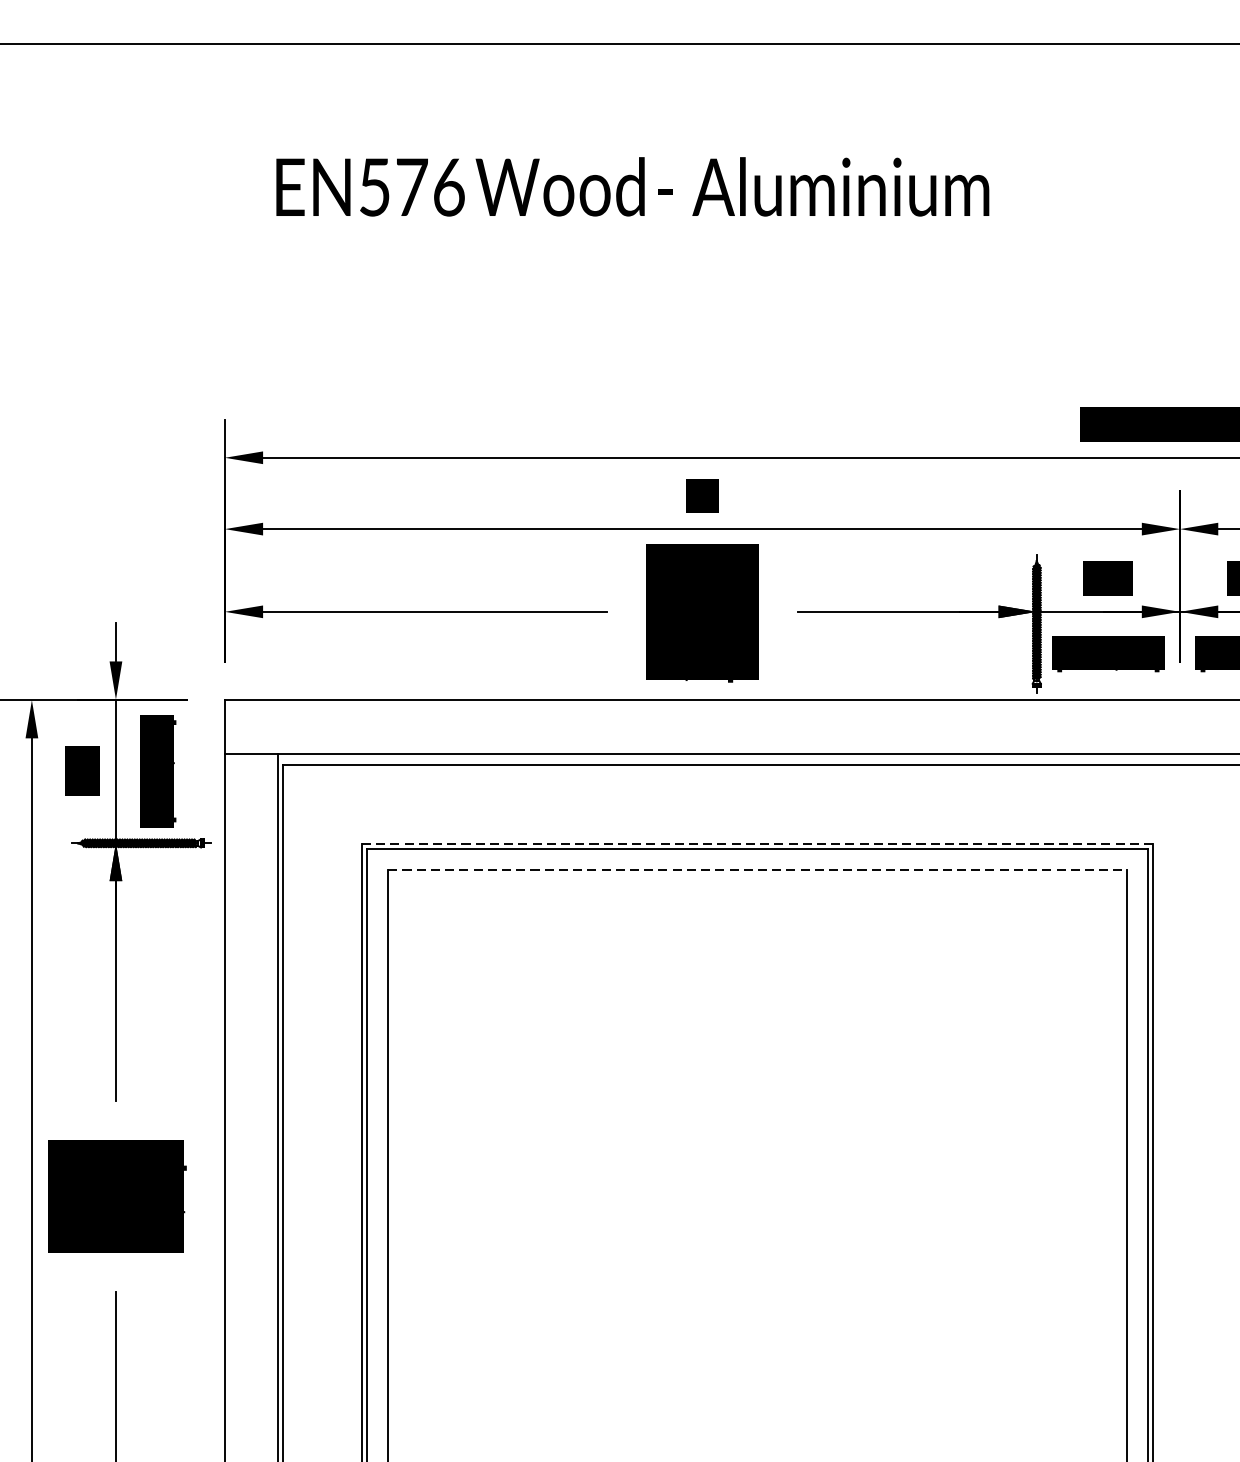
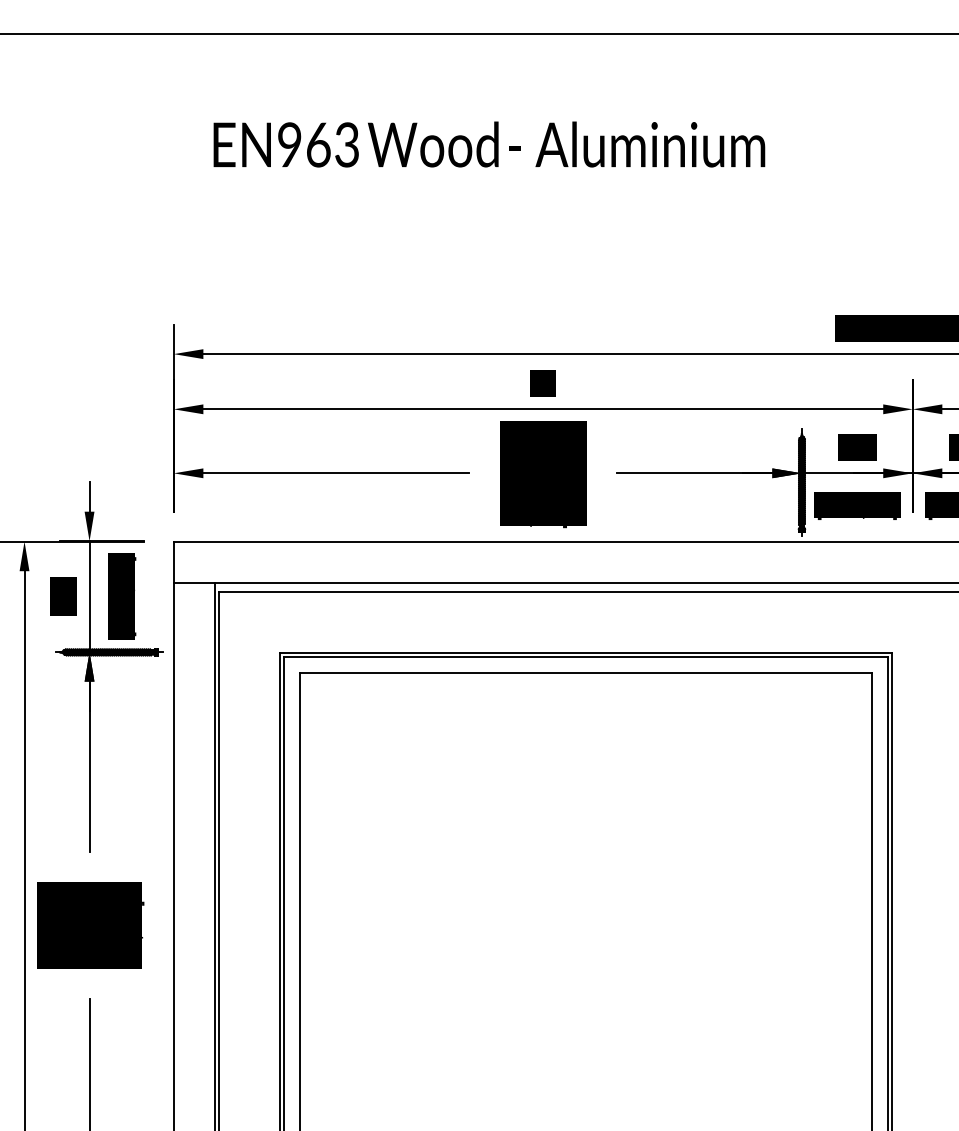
text: (411, 186) -> (318, 144), EN576 -> EN963
line: (758, 843) -> (586, 652), dashed -> solid
line: (757, 870) -> (585, 673), dashed -> solid

